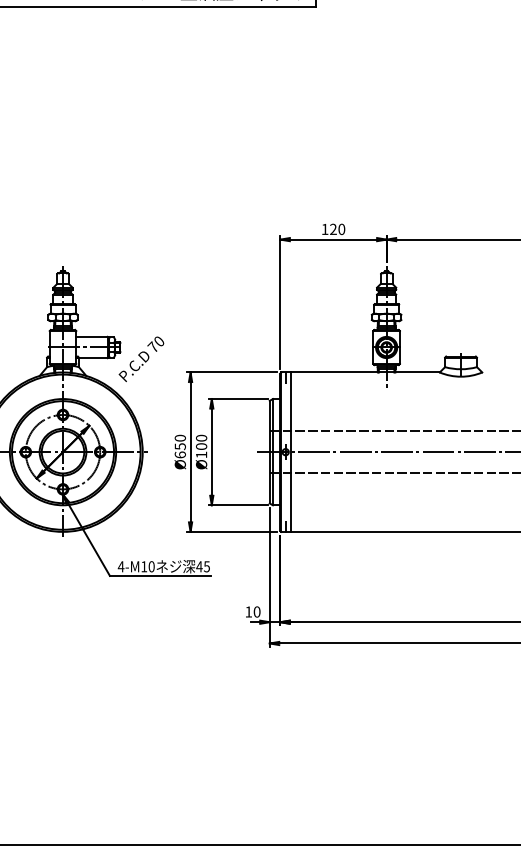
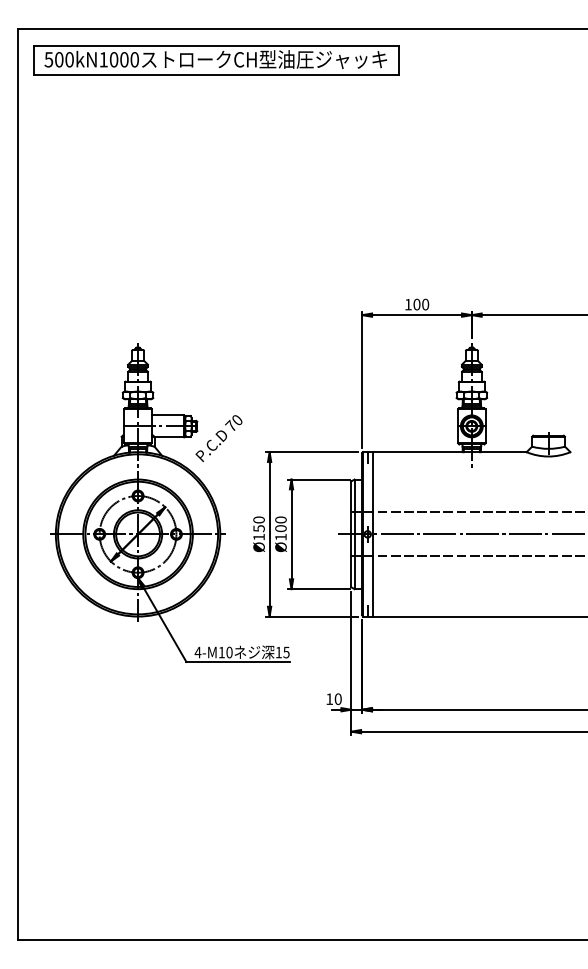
text: (332, 229) -> (416, 304), 120 -> 100
text: (179, 454) -> (258, 536), Ø650 -> Ø150
text: (199, 566) -> (278, 652), 45 -> 15

